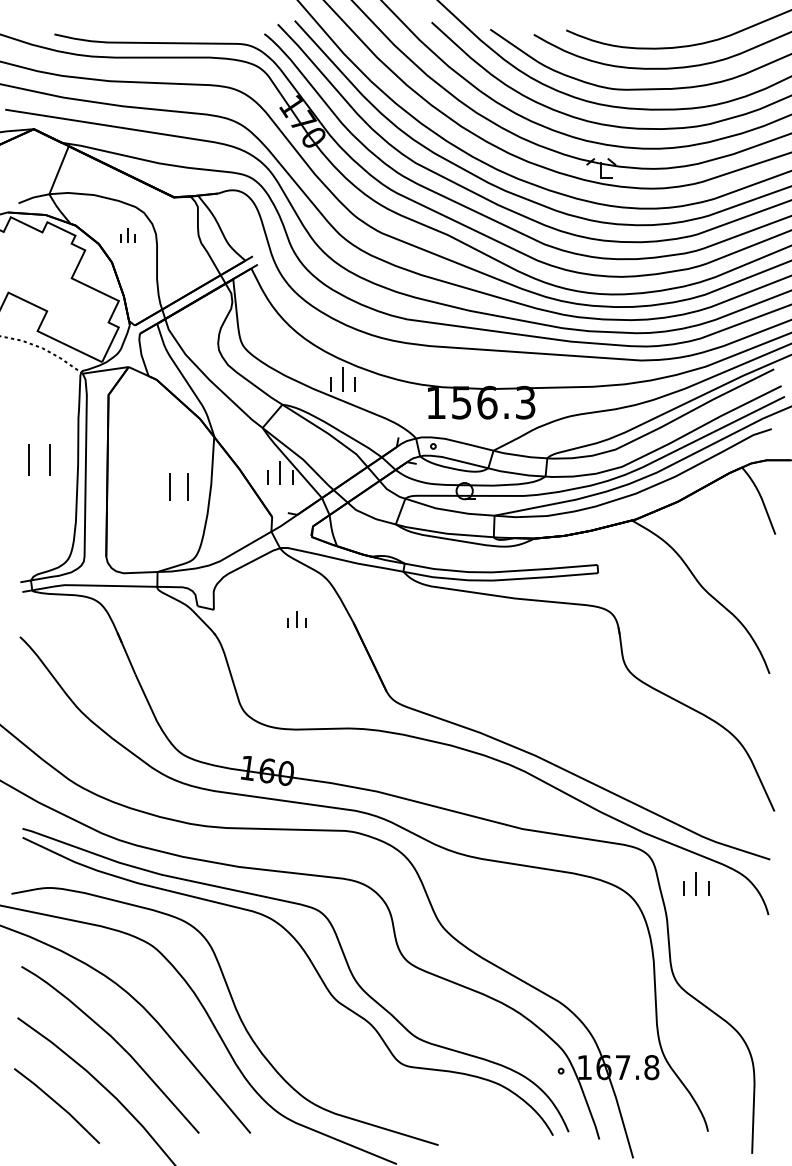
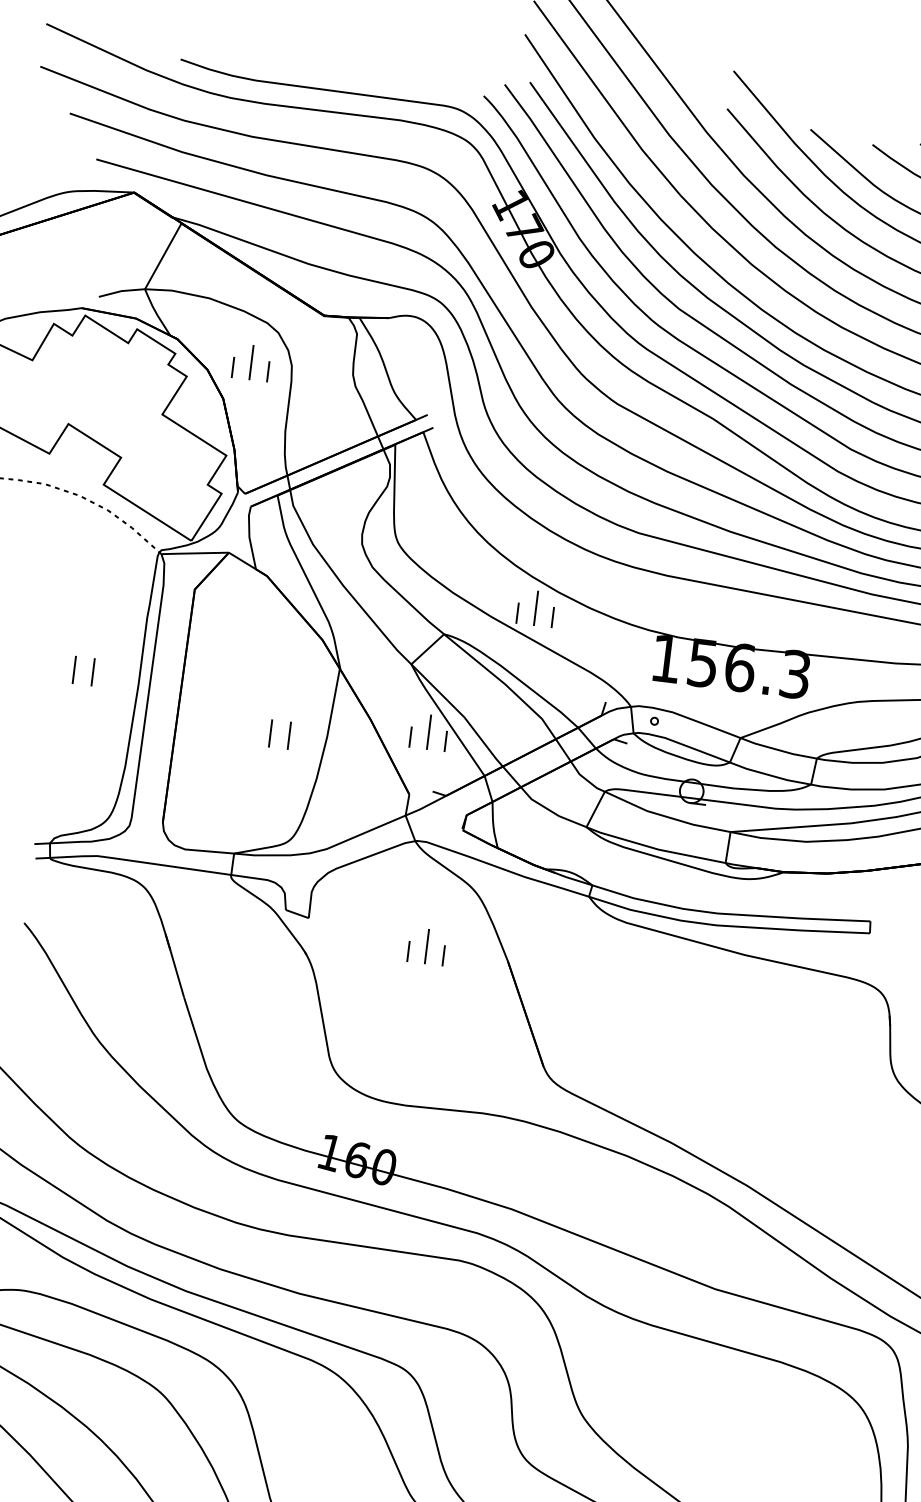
part: (127, 235) -> (250, 362), size x1.67
part: (39, 459) -> (83, 670), size x0.62
part: (178, 486) -> (279, 733), size x0.71
part: (296, 619) -> (426, 946), size x1.43

